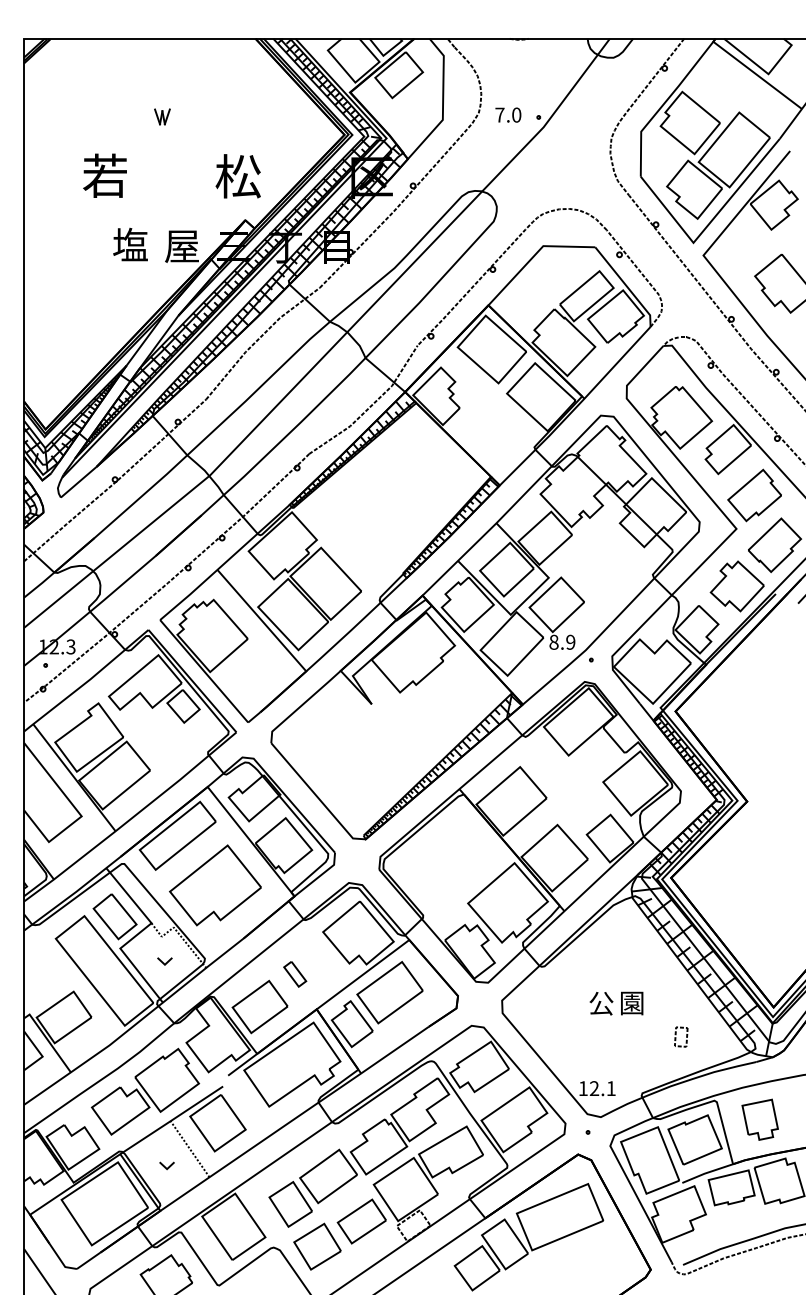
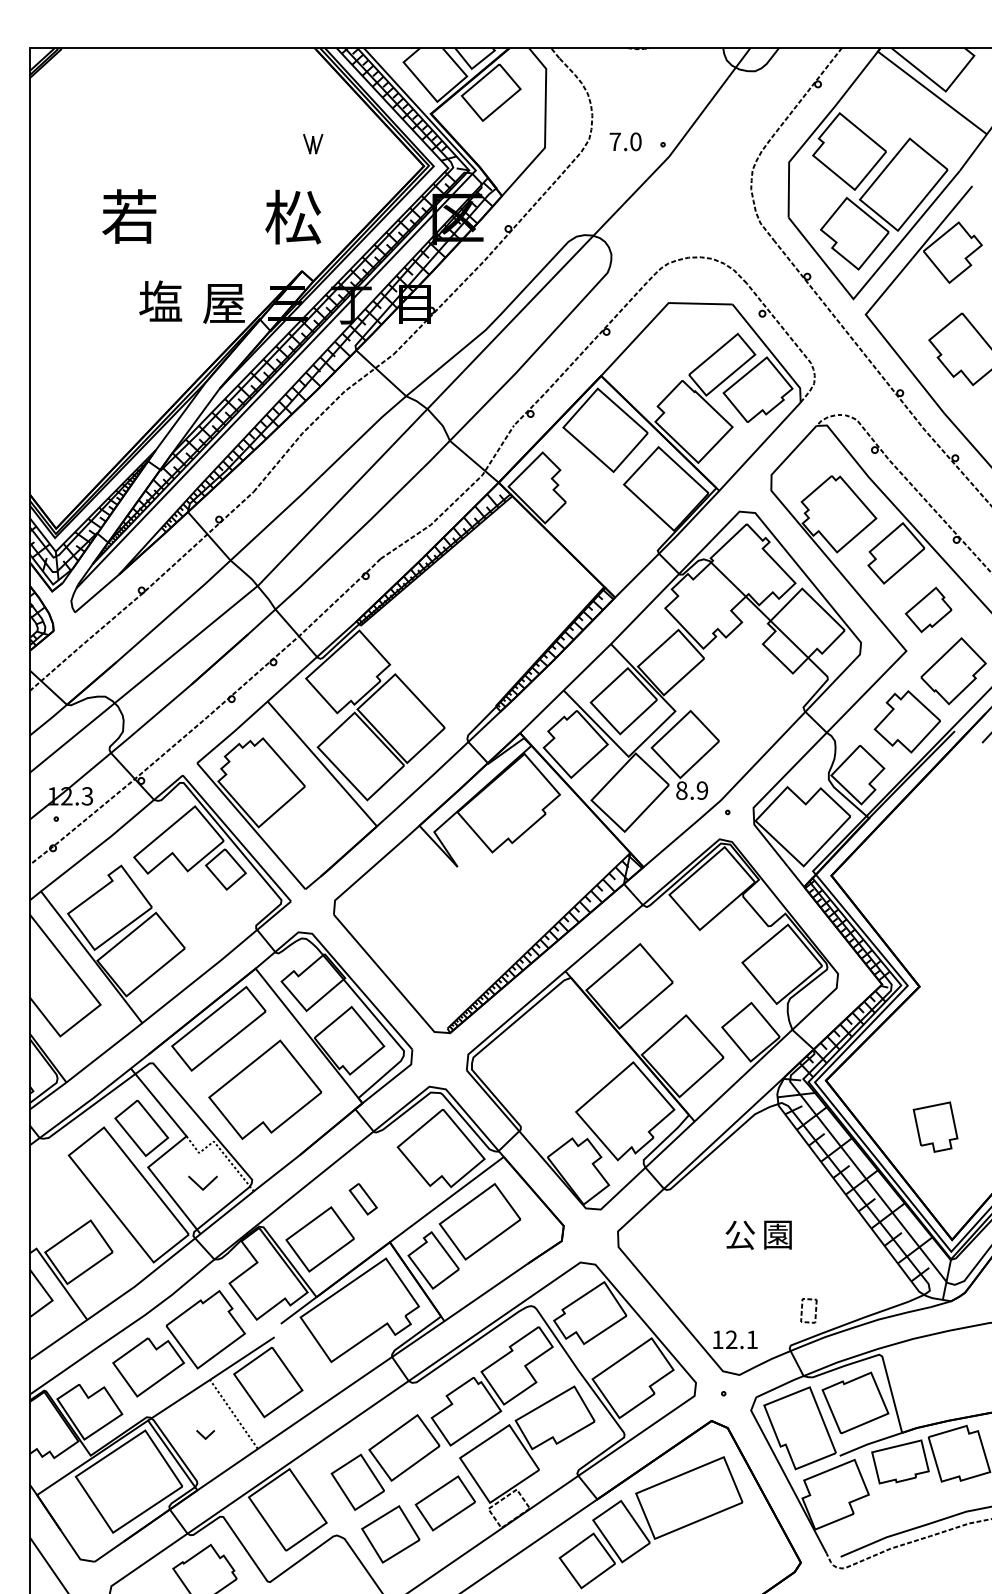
part: (162, 116) -> (313, 143), moved
part: (754, 495) -> (928, 609), size x0.7
part: (164, 961) -> (202, 1183), size x1.6
part: (681, 1036) -> (809, 1310), moved
part: (759, 1119) -> (934, 1126), moved

